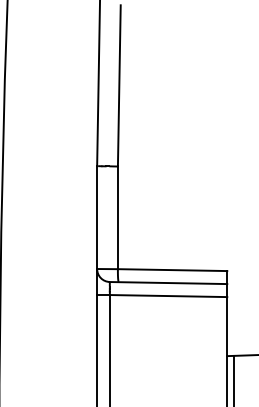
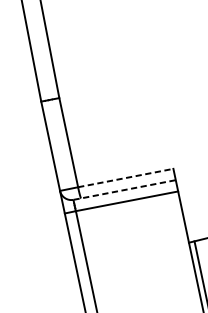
line: (172, 270) -> (125, 178), solid -> dashed
line: (168, 283) -> (124, 190), solid -> dashed

